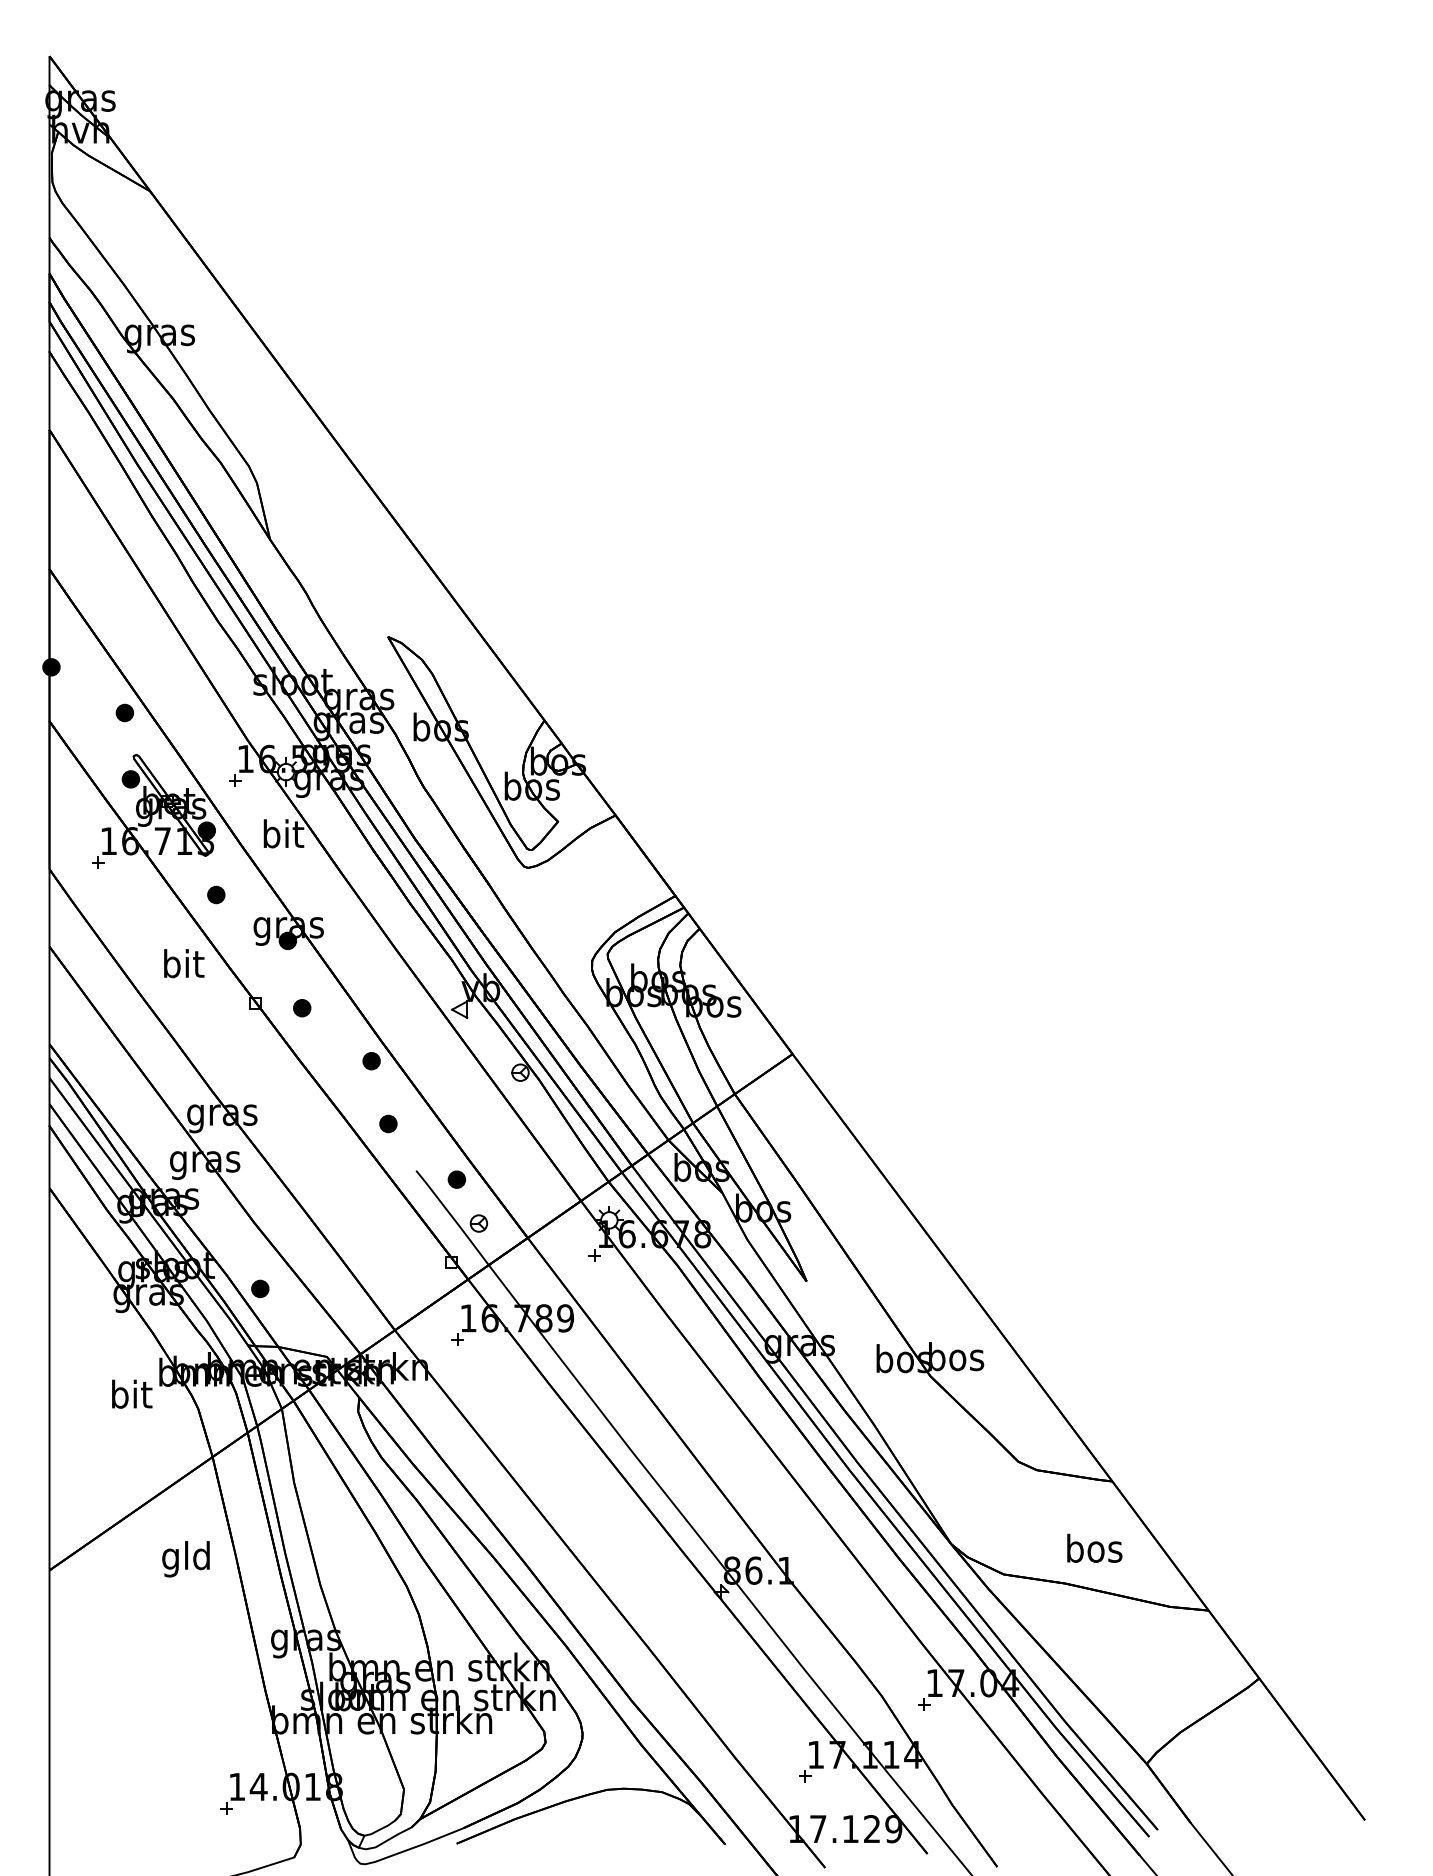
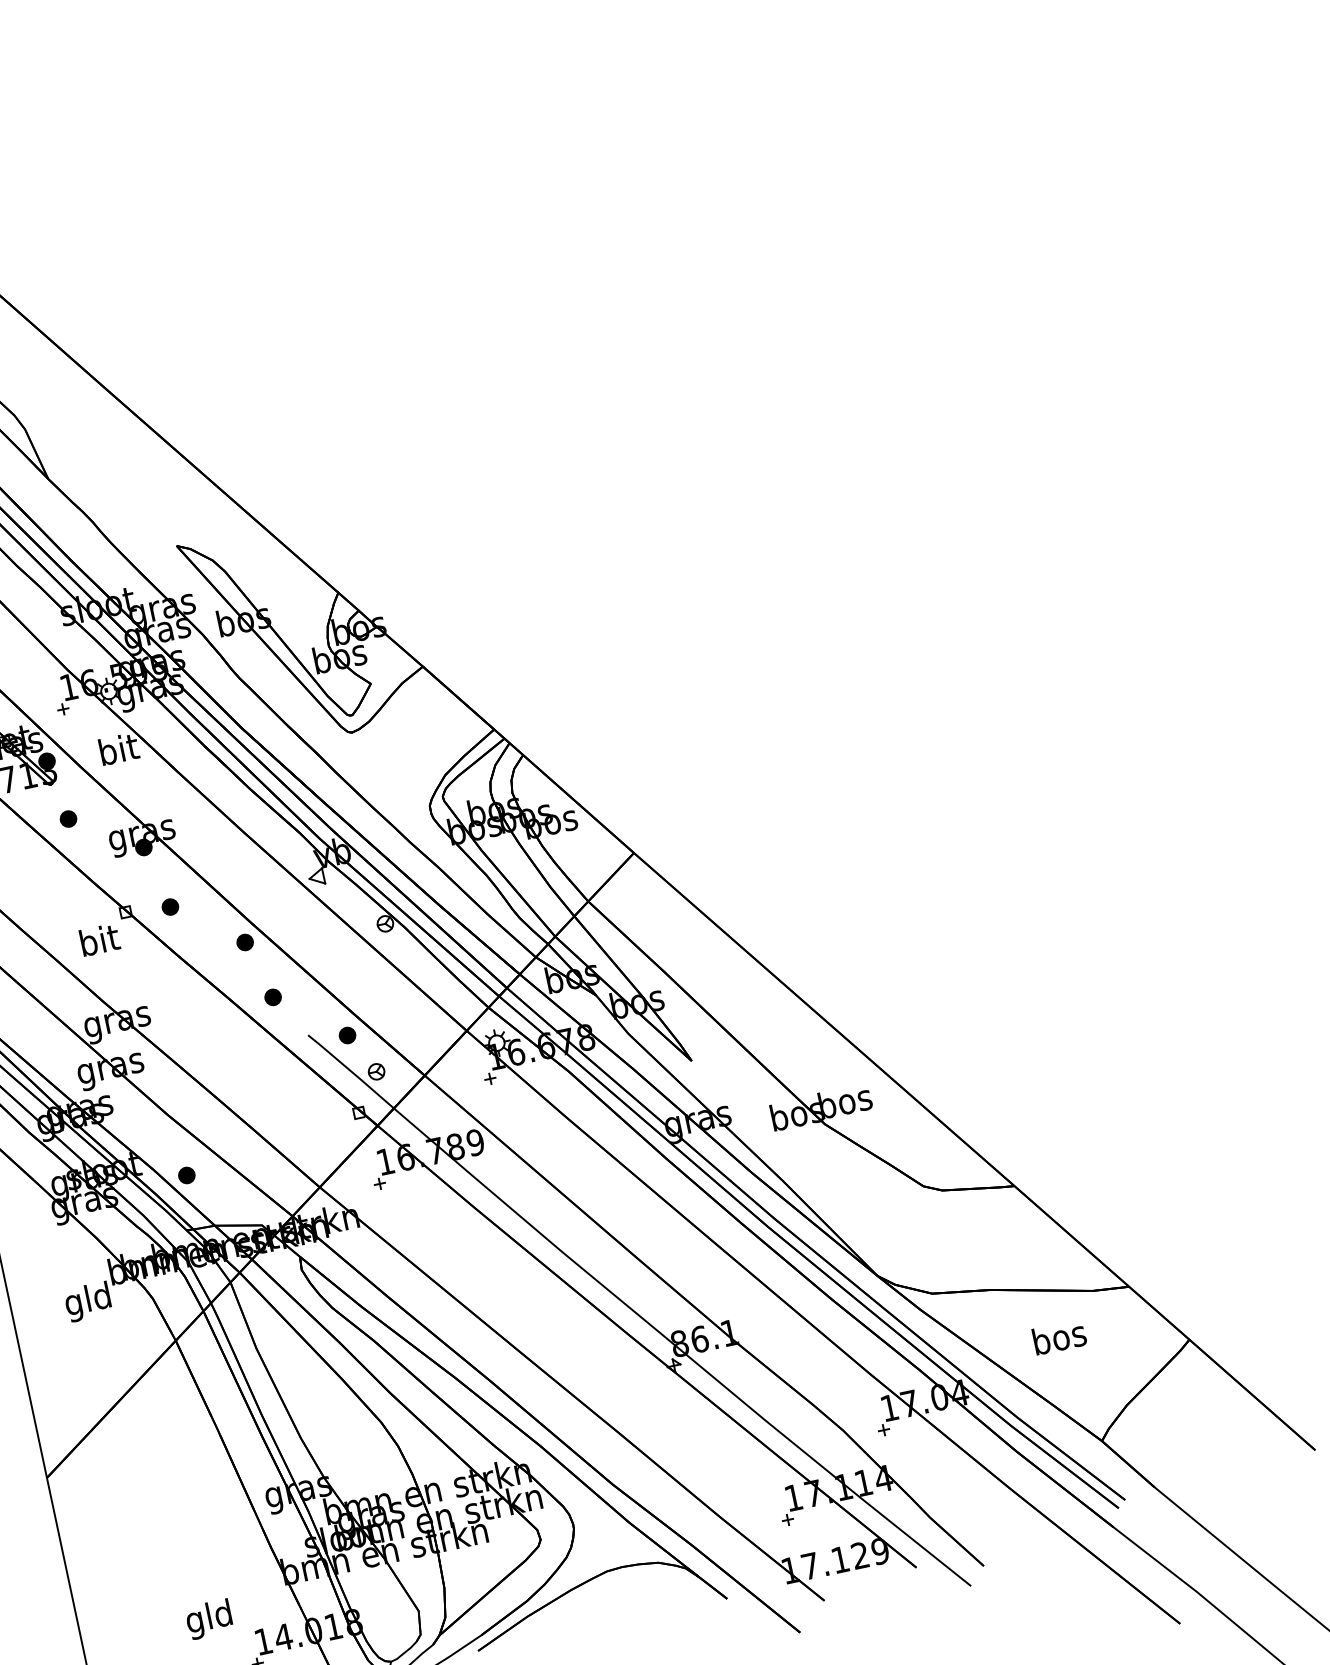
text: (184, 963) -> (100, 939), moved
text: (130, 1397) -> (87, 1301), bit -> gld
text: (1094, 1547) -> (1059, 1336), moved
text: (185, 1559) -> (208, 1619), moved

